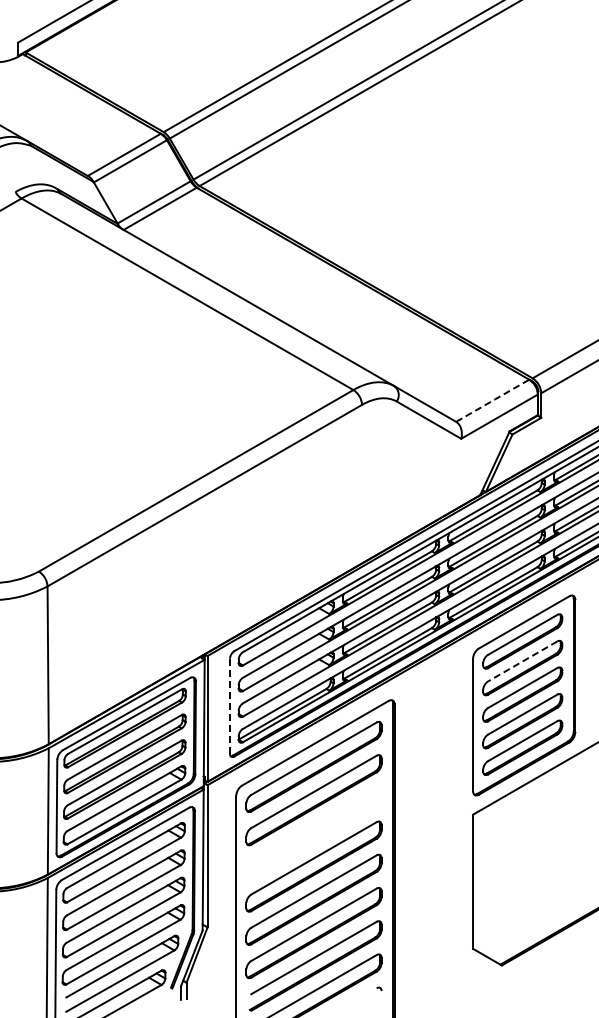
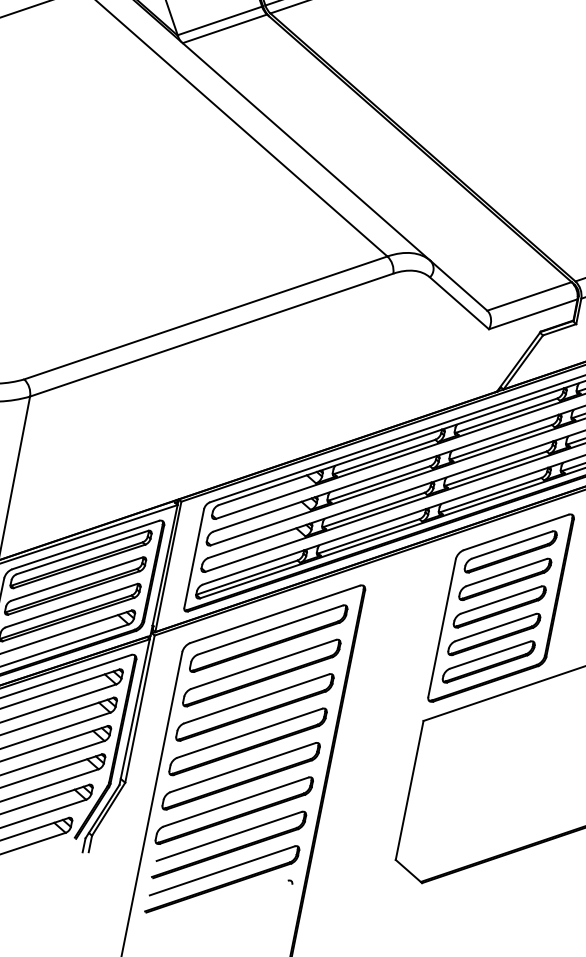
line: (493, 400) -> (530, 296), dashed -> solid
line: (522, 661) -> (506, 572), dashed -> solid
line: (230, 706) -> (194, 558), dashed -> solid
part: (313, 833) -> (254, 707), added

